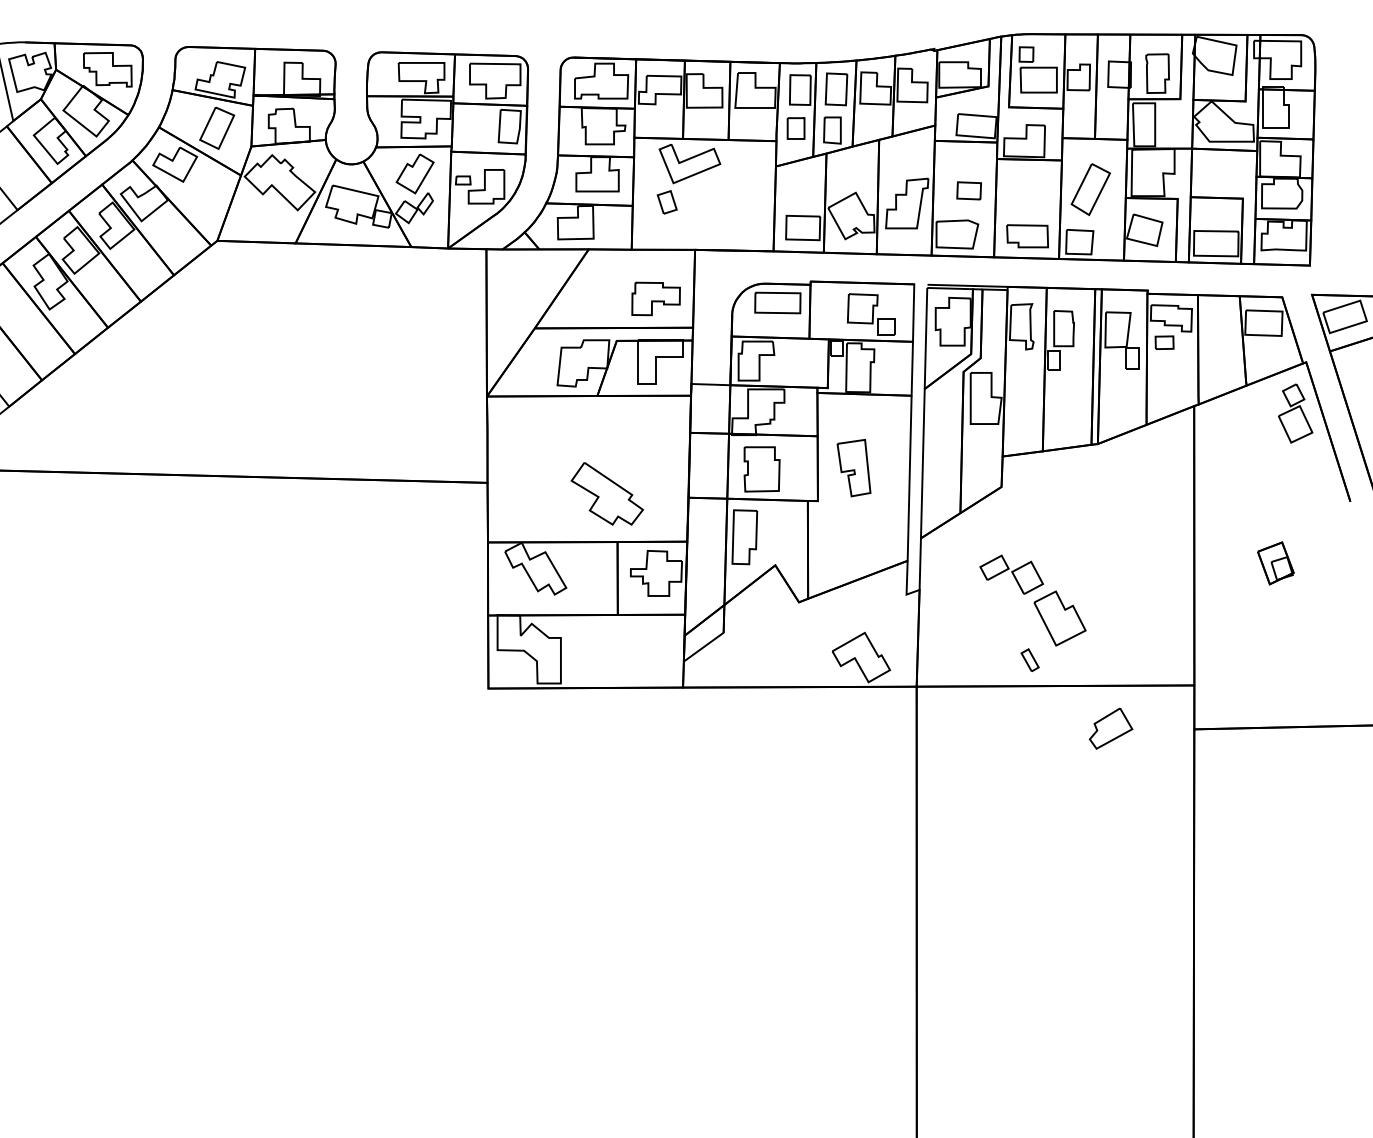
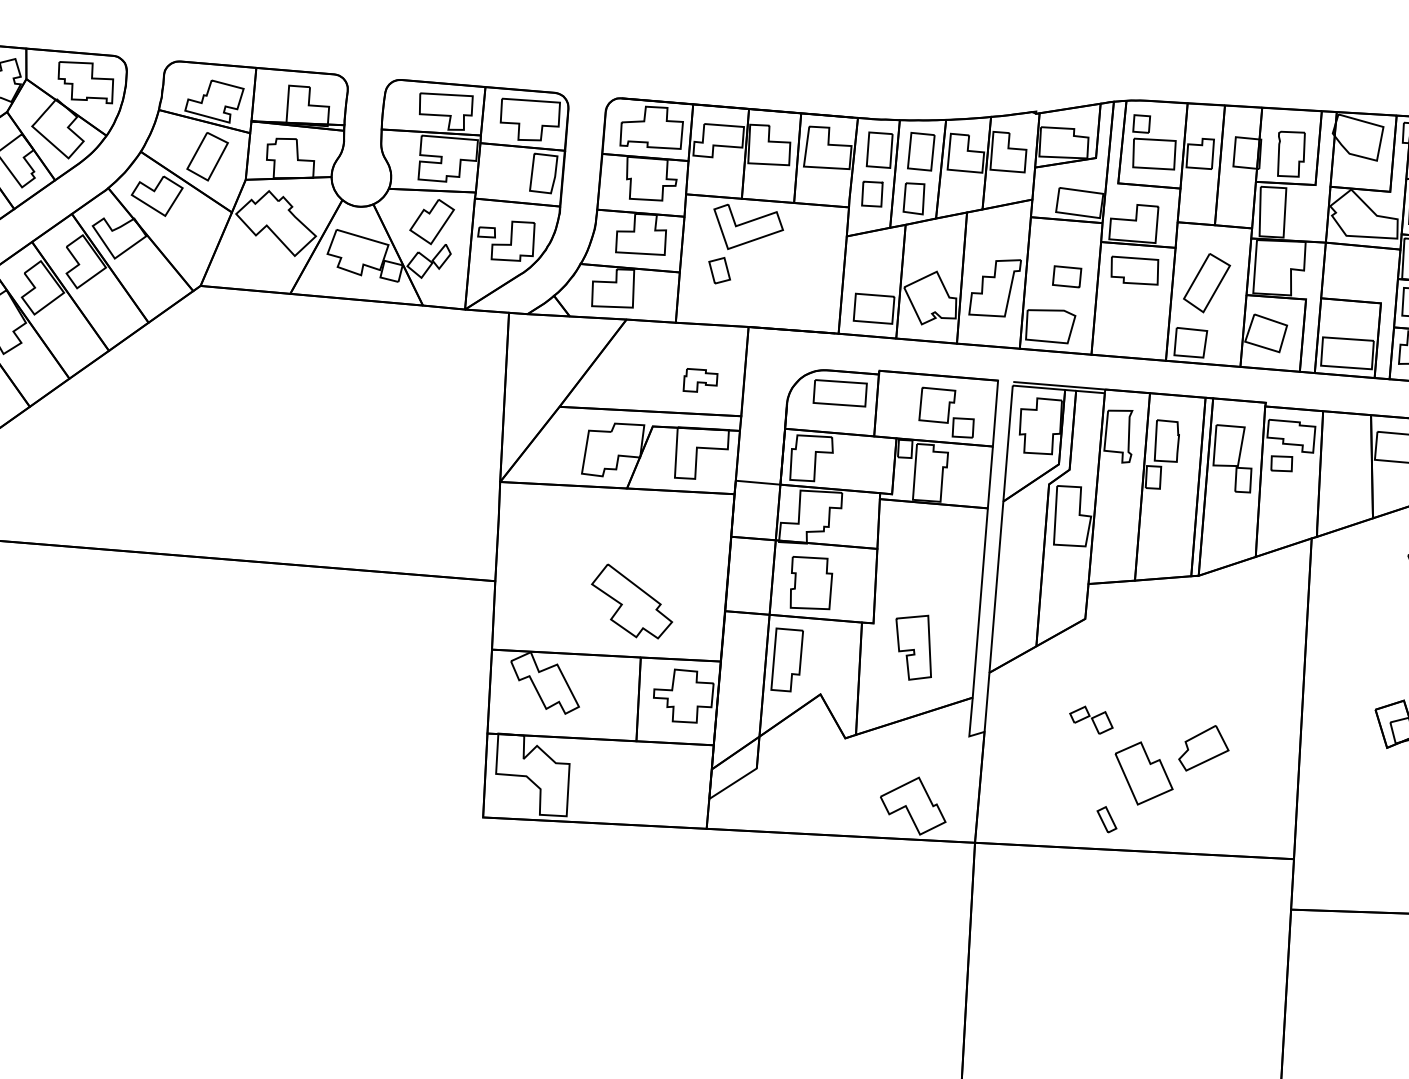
part: (1027, 236) -> (1134, 270), moved
part: (655, 298) -> (700, 380), size x0.6
part: (853, 467) -> (913, 646), moved
part: (1011, 574) -> (1091, 720), size x0.6
part: (1110, 728) -> (1203, 748), moved

